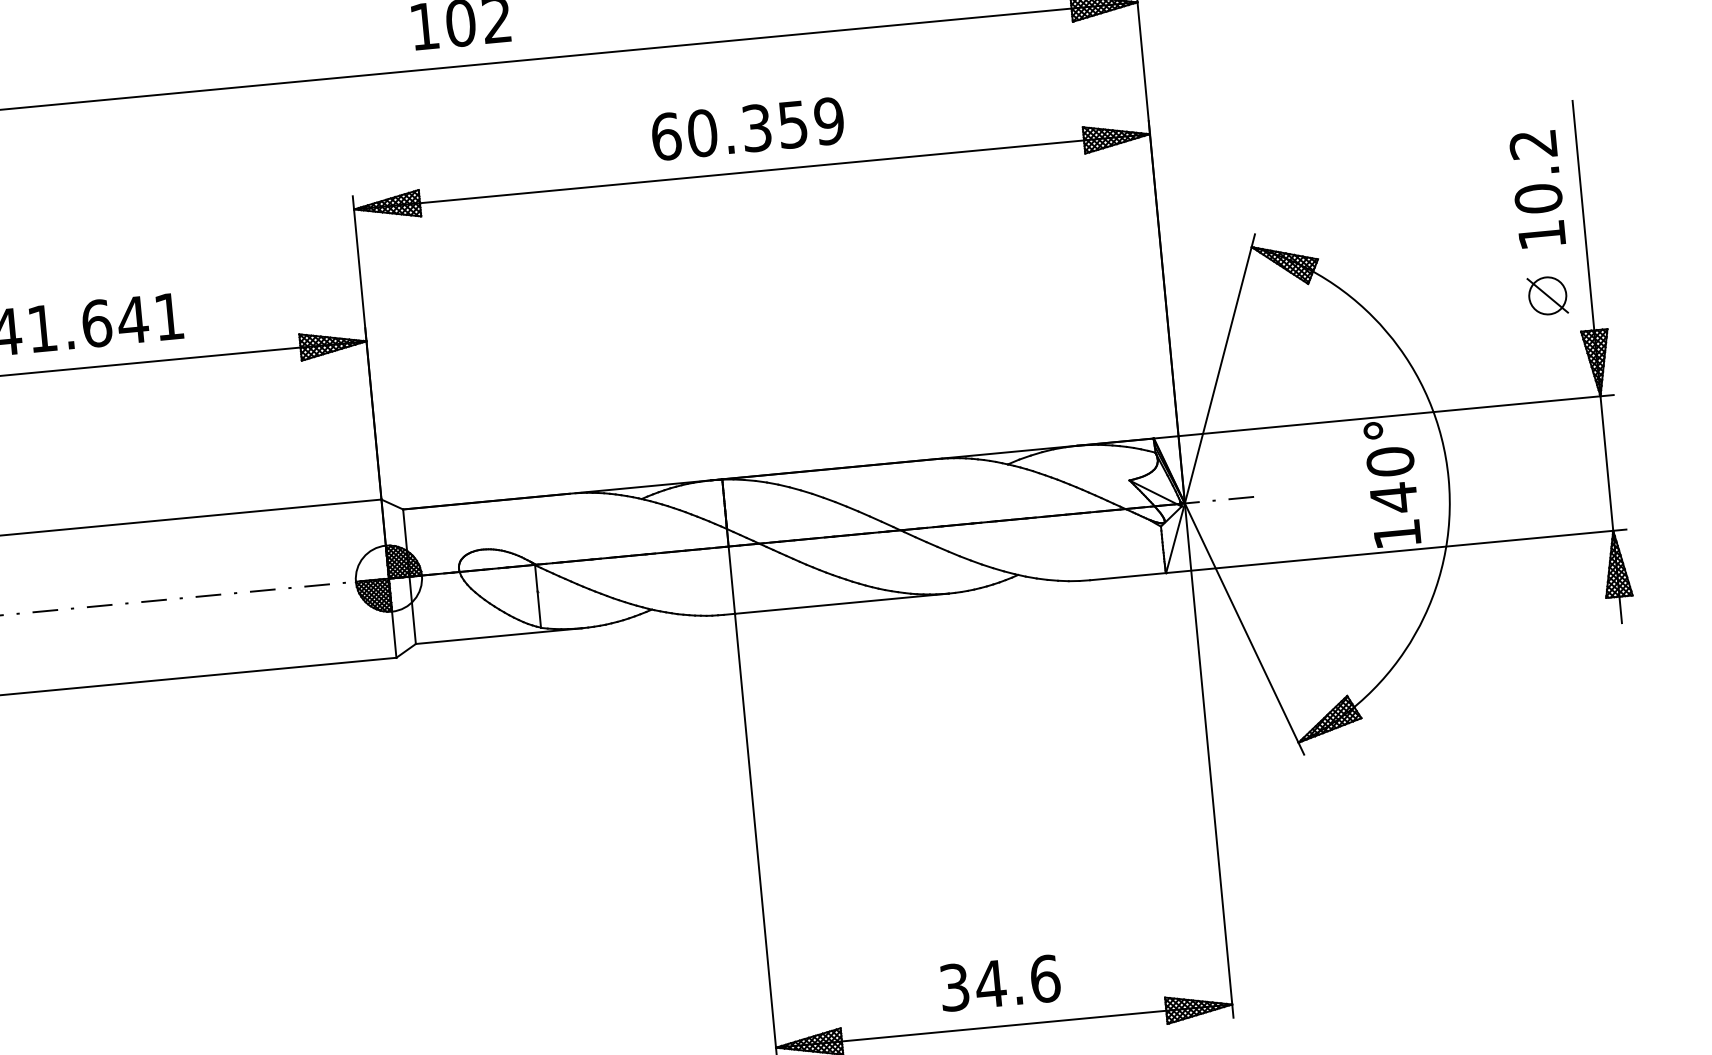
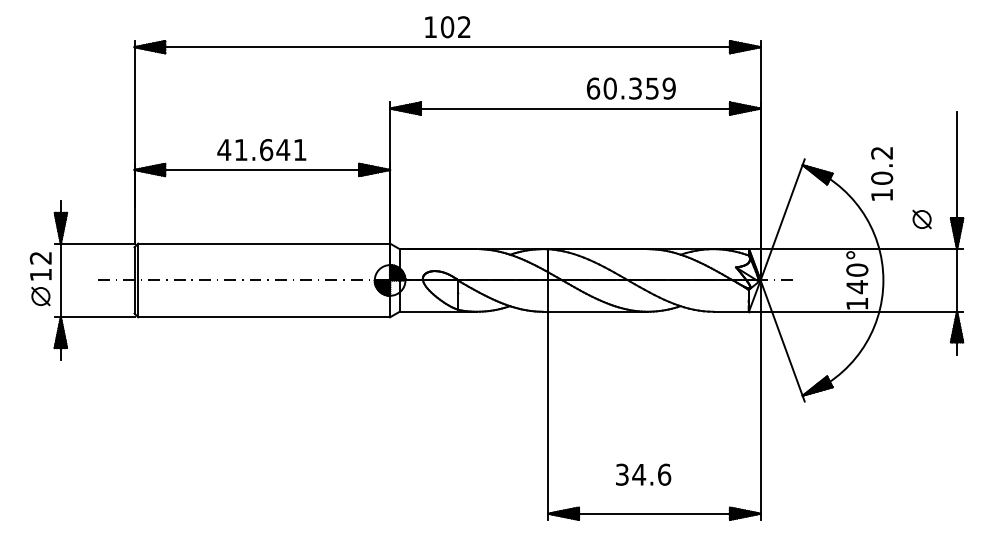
text: (748, 128) -> (631, 88), moved
text: (1538, 188) -> (882, 173), moved
part: (1546, 295) -> (921, 219), moved
text: (1000, 982) -> (643, 474), moved

